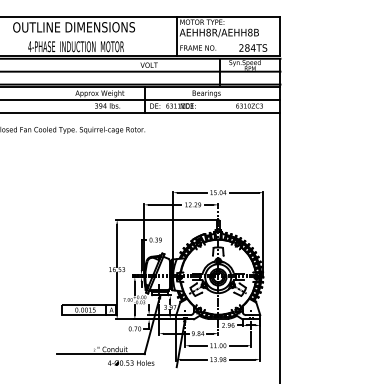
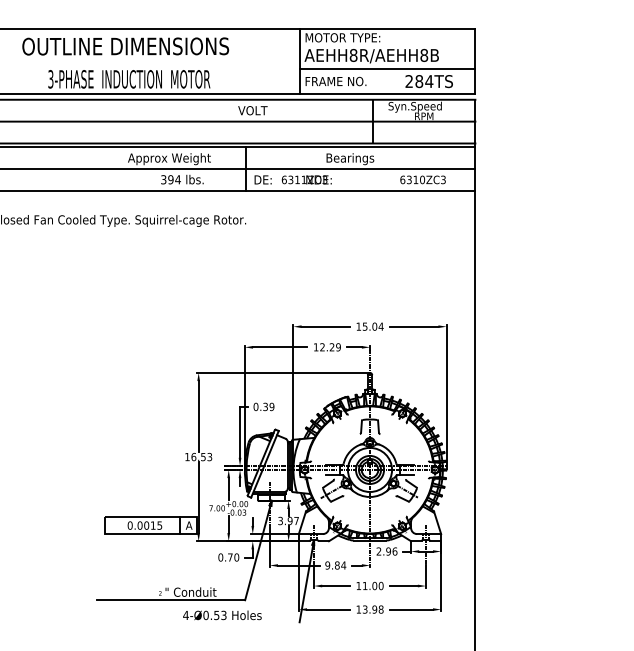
line: (228, 40) -> (387, 68), added
text: (29, 46) -> (50, 78), 4-PHASE -> 3-PHASE

